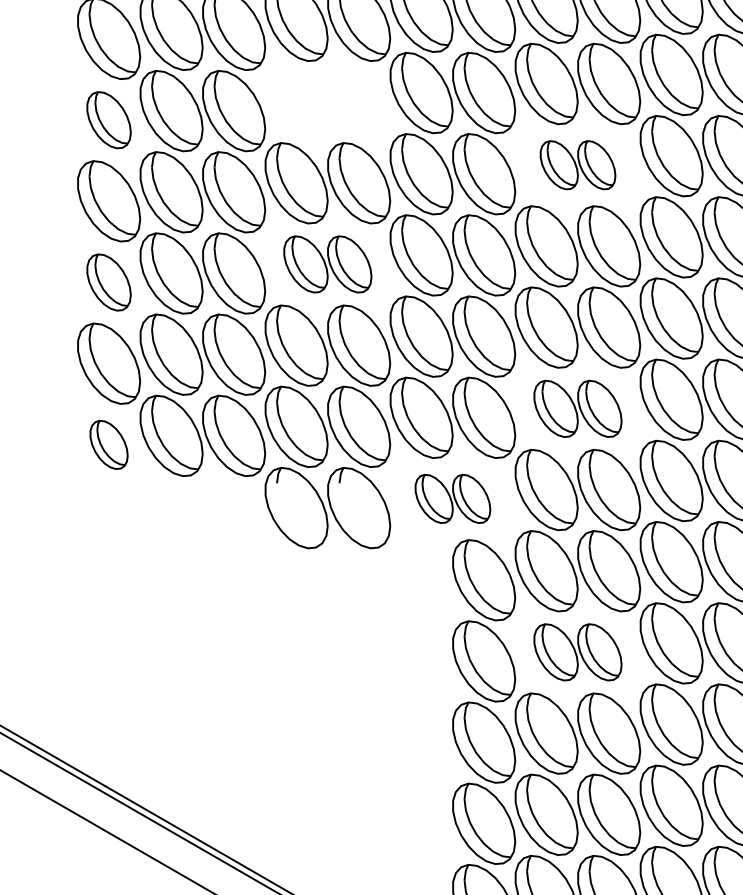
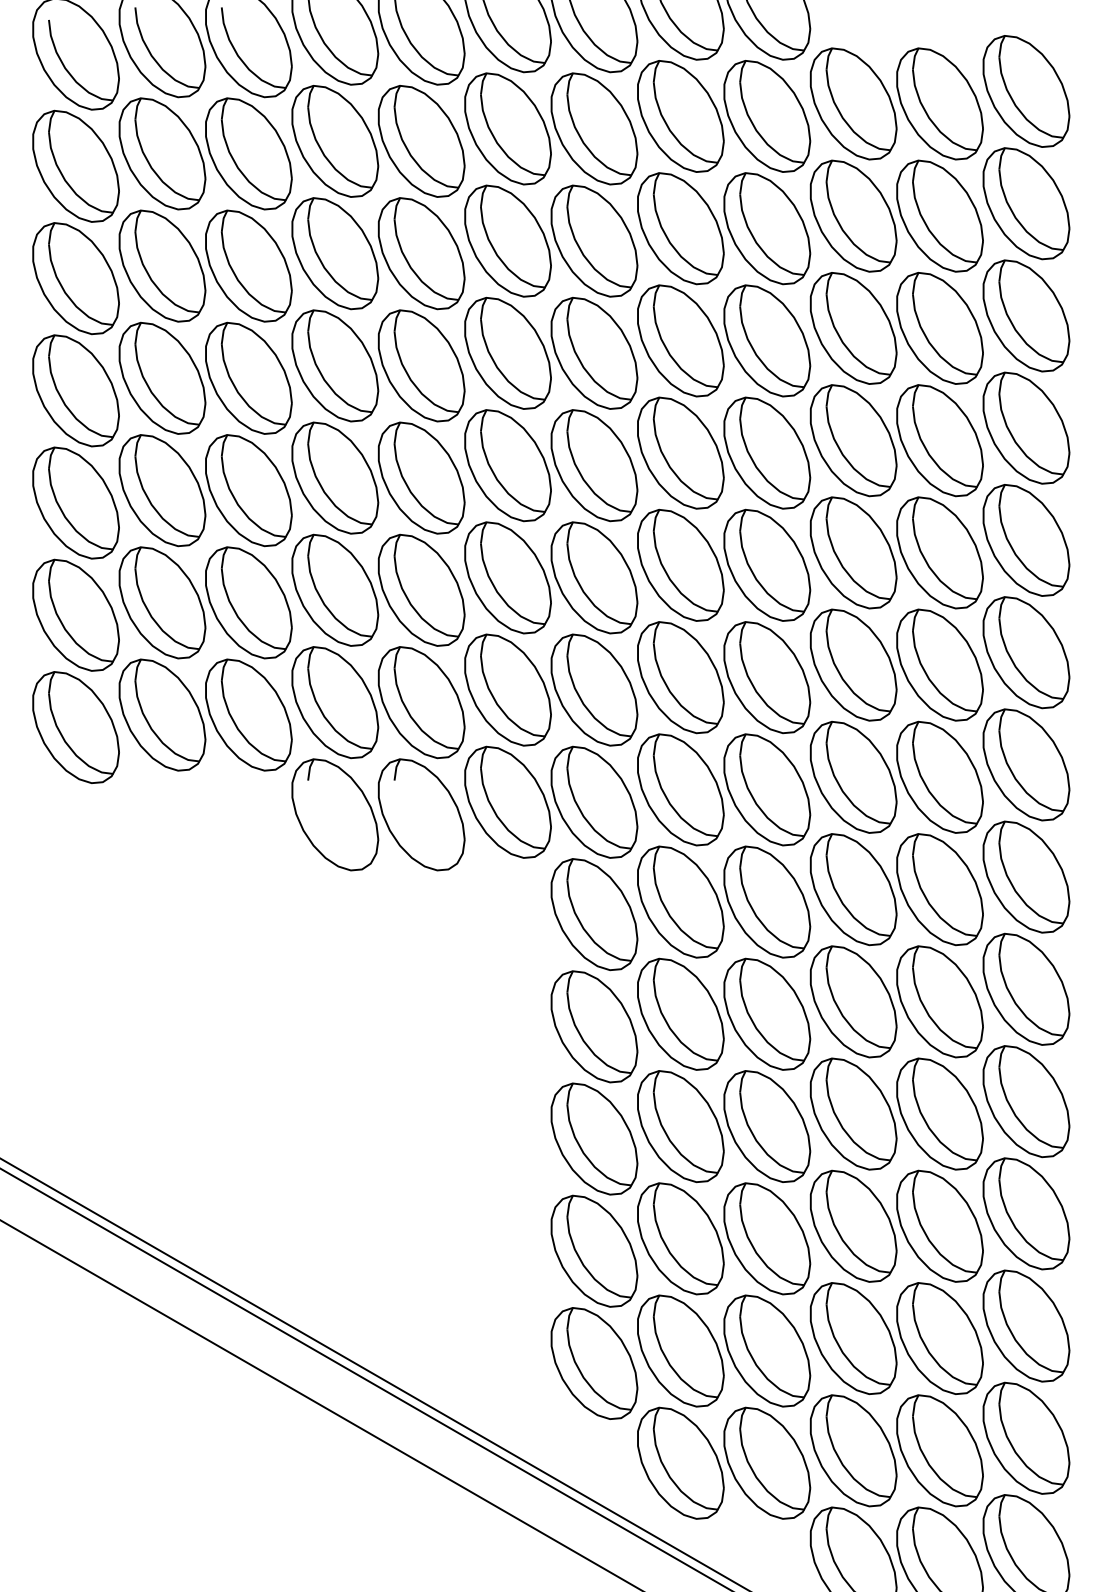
part: (327, 101) -> (378, 253), added
part: (108, 120) -> (75, 278), size x1.43
part: (578, 164) -> (724, 340), size x1.67
part: (327, 264) -> (378, 477), size x1.43
part: (108, 282) -> (75, 502), size x1.43
part: (578, 408) -> (724, 677), size x1.43
part: (108, 444) -> (75, 727), size x1.67
part: (453, 498) -> (551, 801), size x1.67
part: (578, 651) -> (724, 1013), size x1.43

